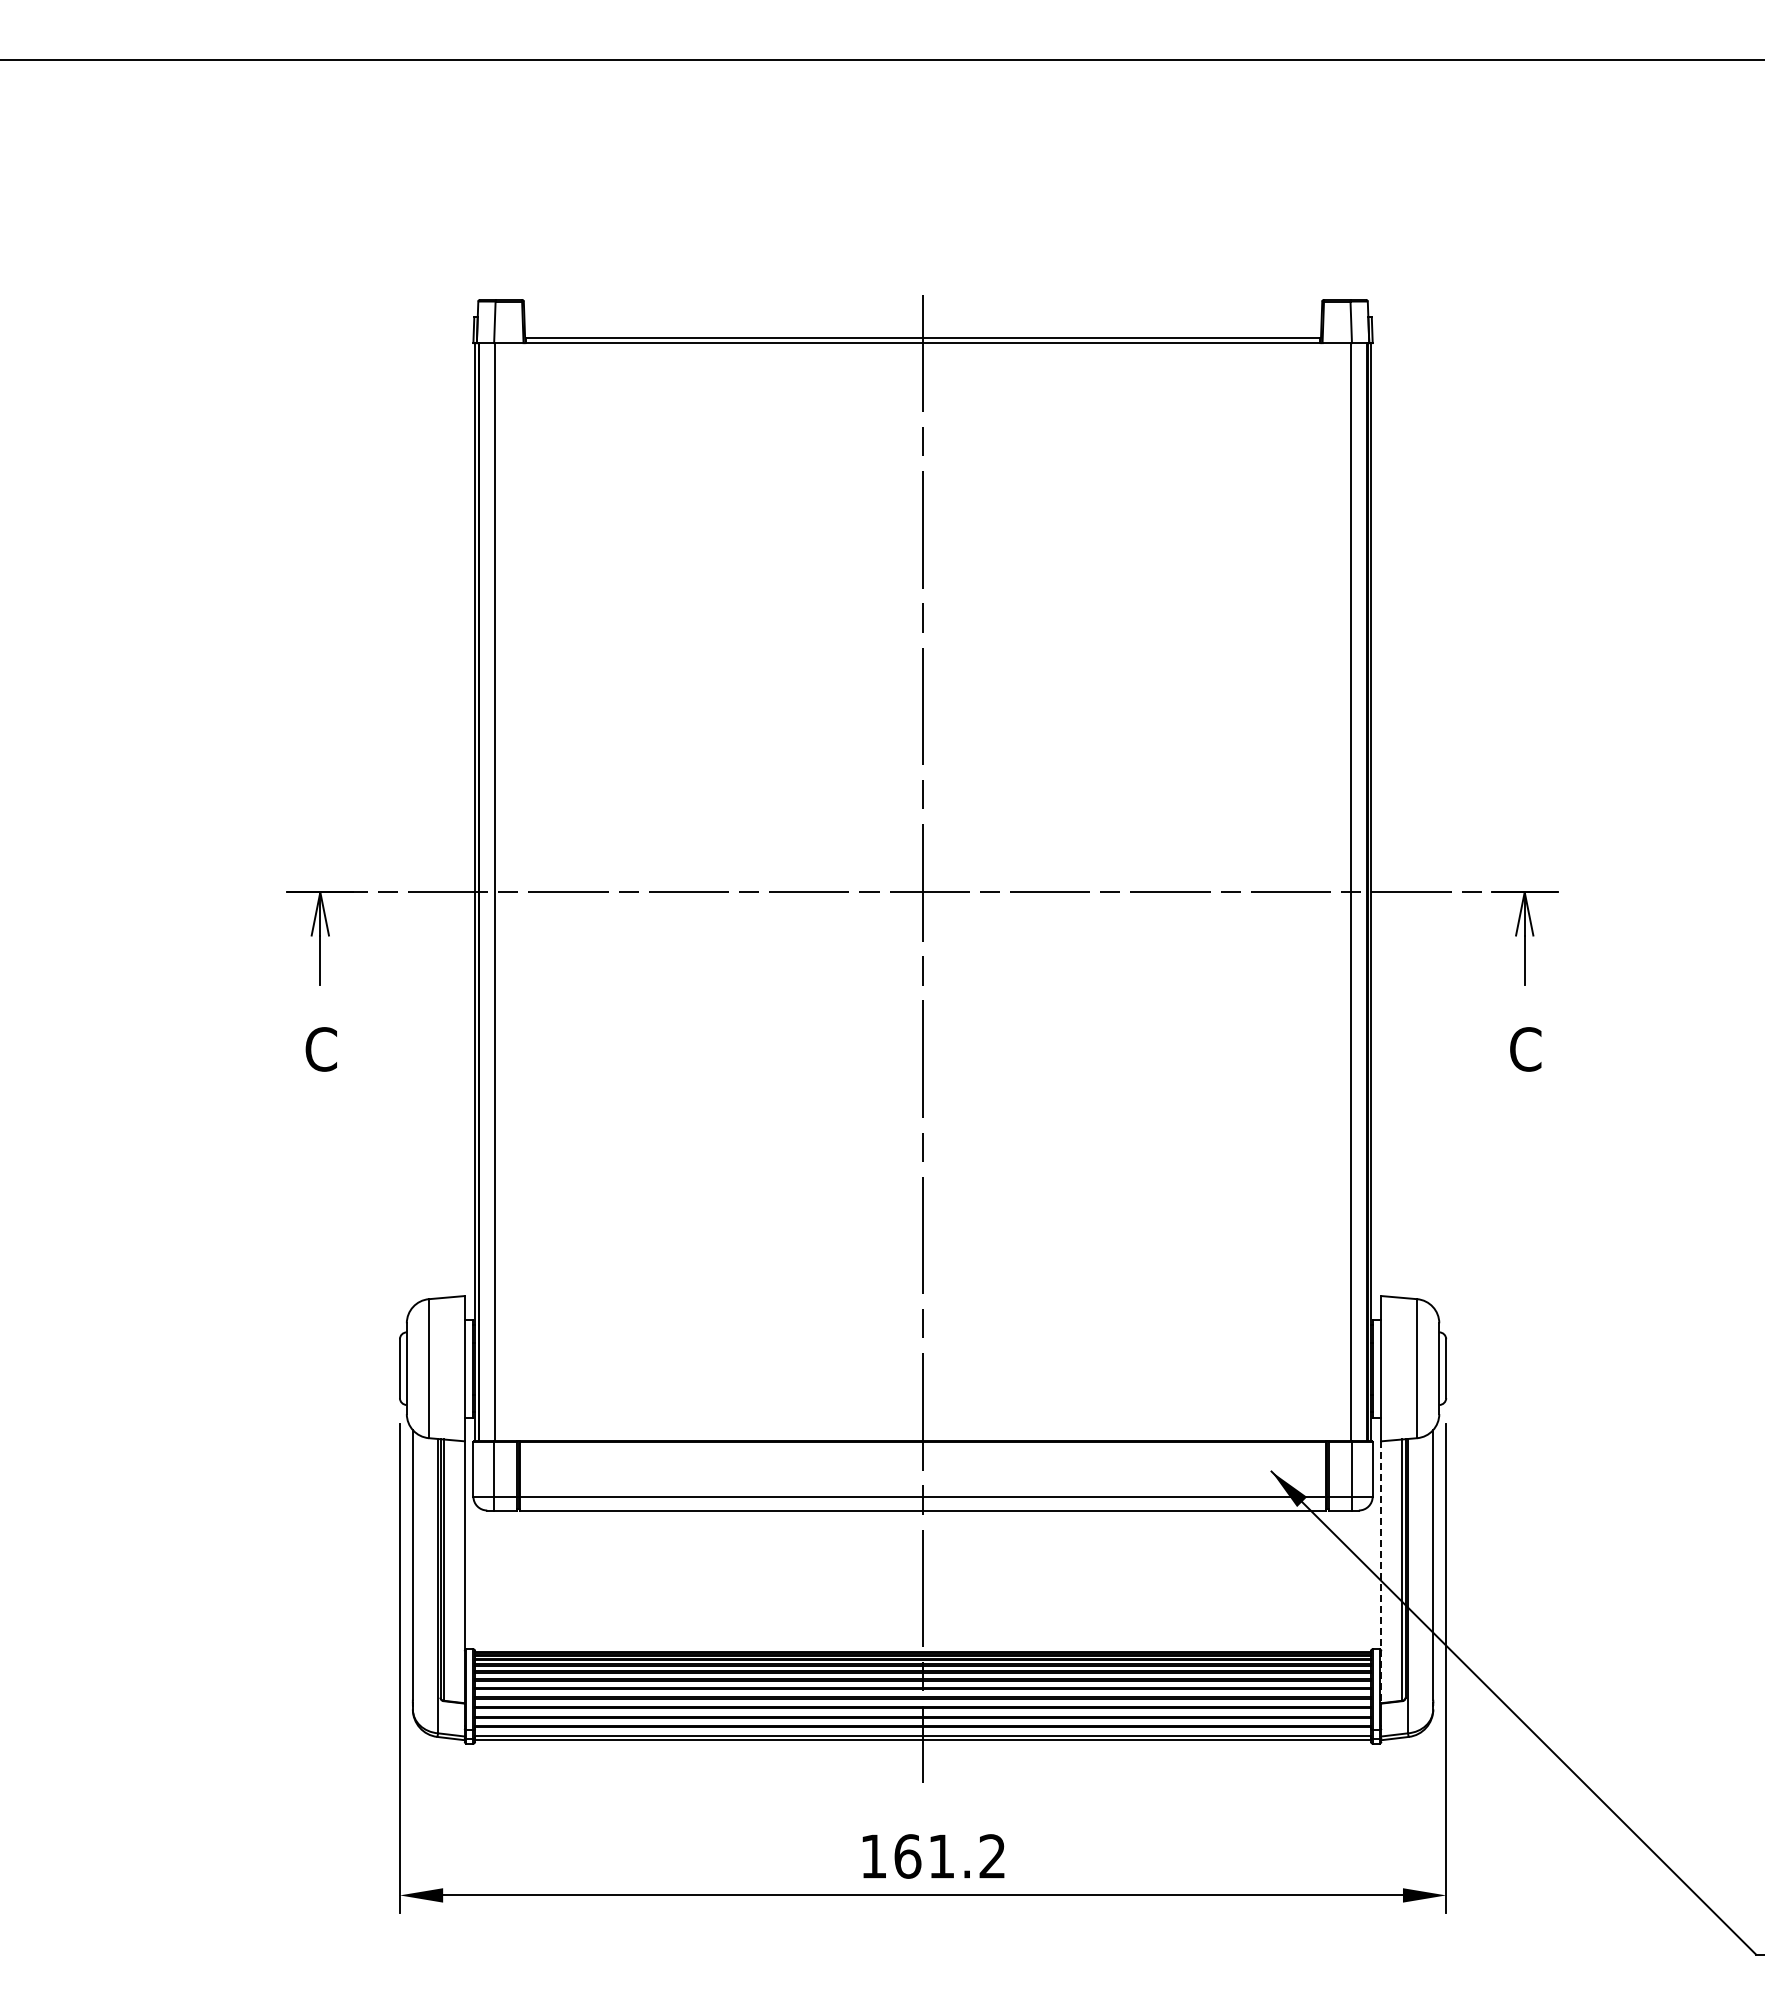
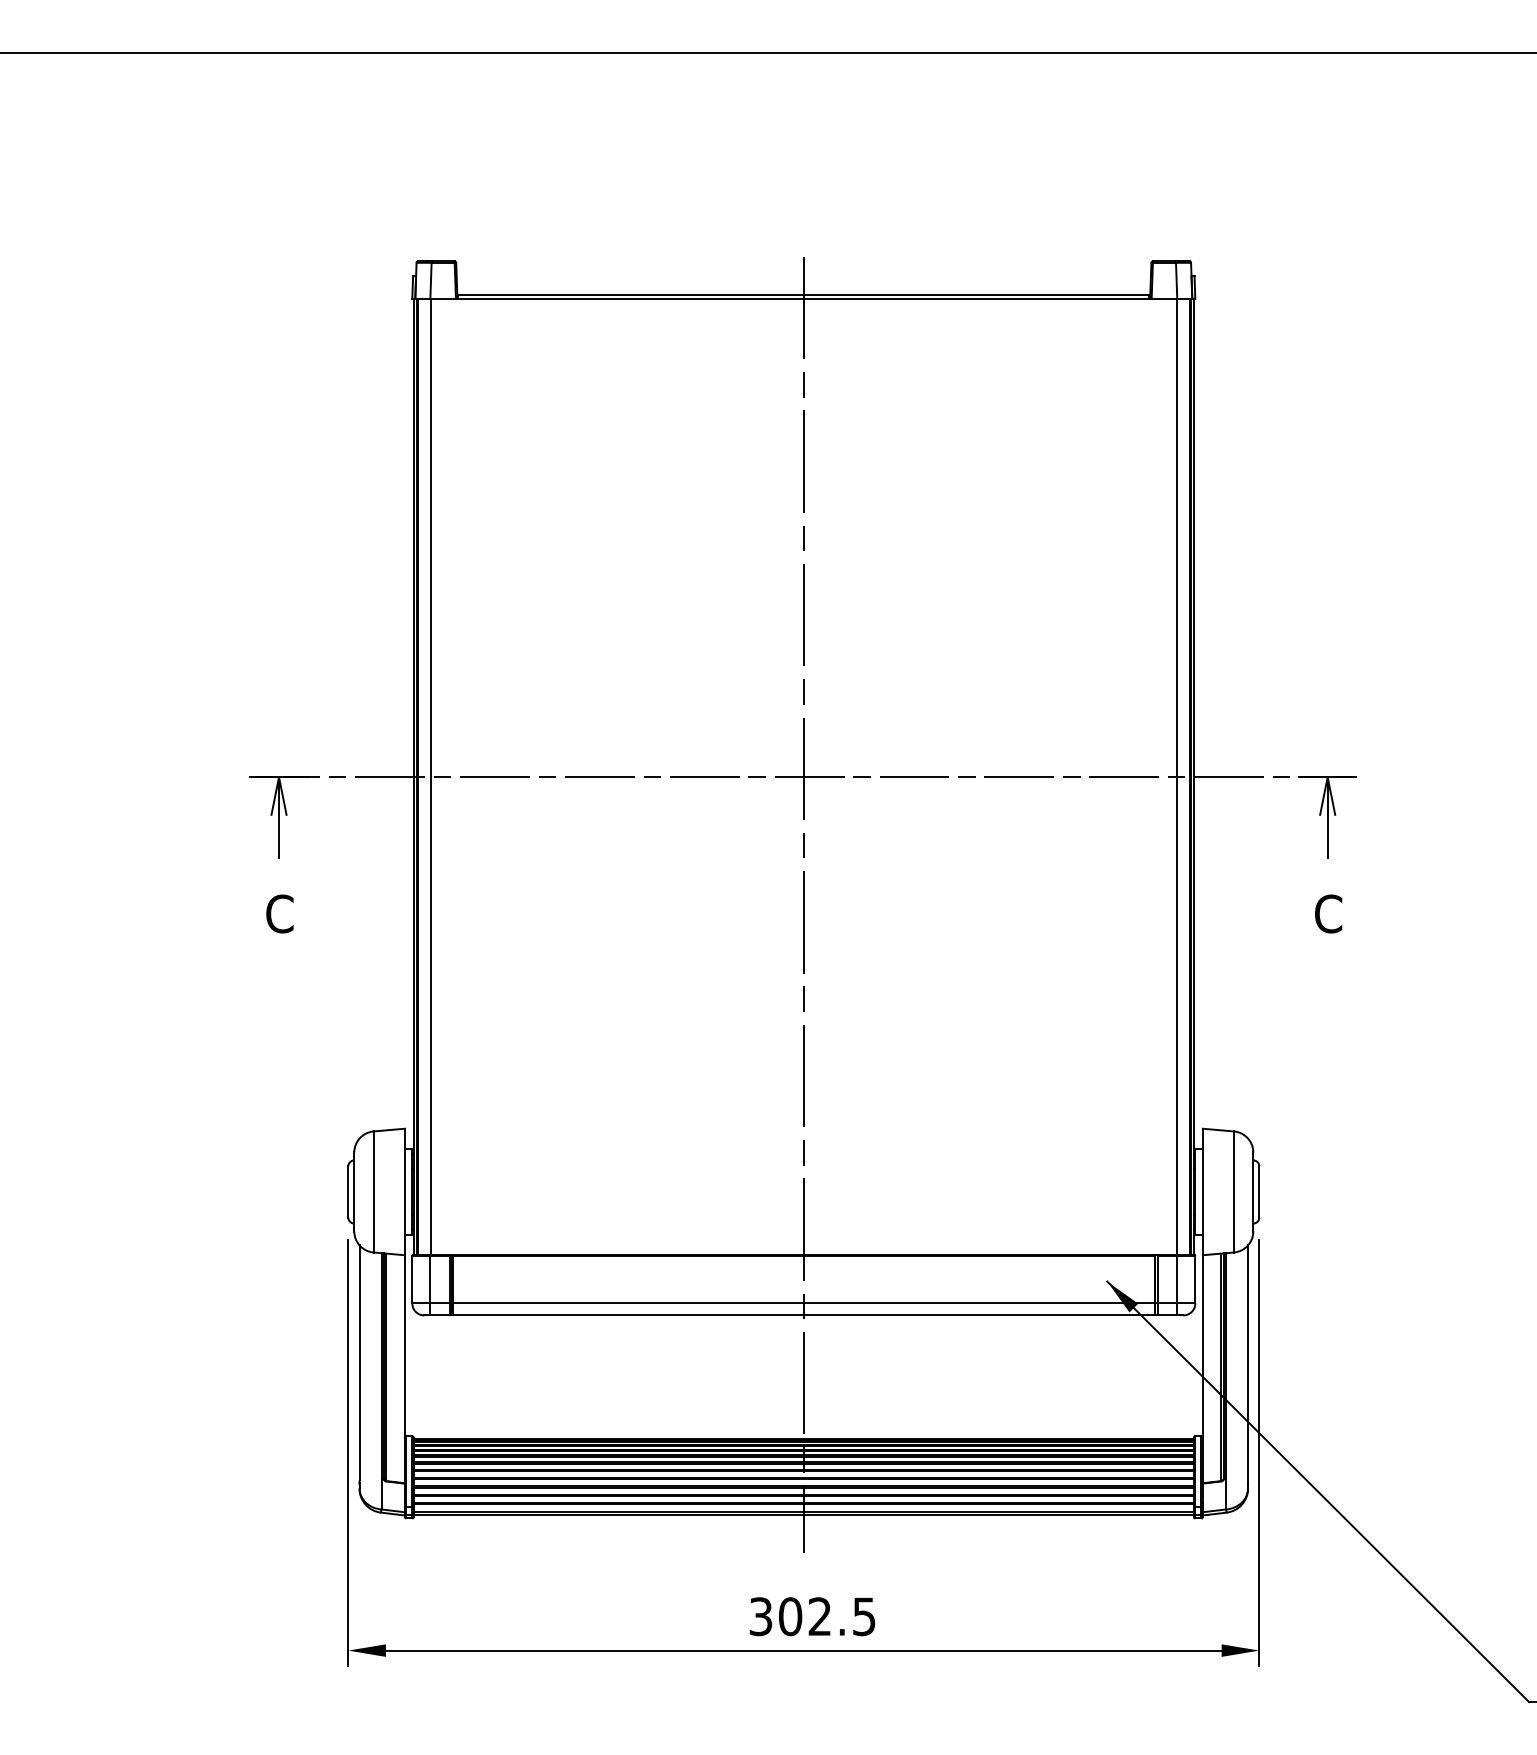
line: (1381, 1572) -> (1202, 1369), dashed -> solid
text: (932, 1856) -> (812, 1616), 161.2 -> 302.5

